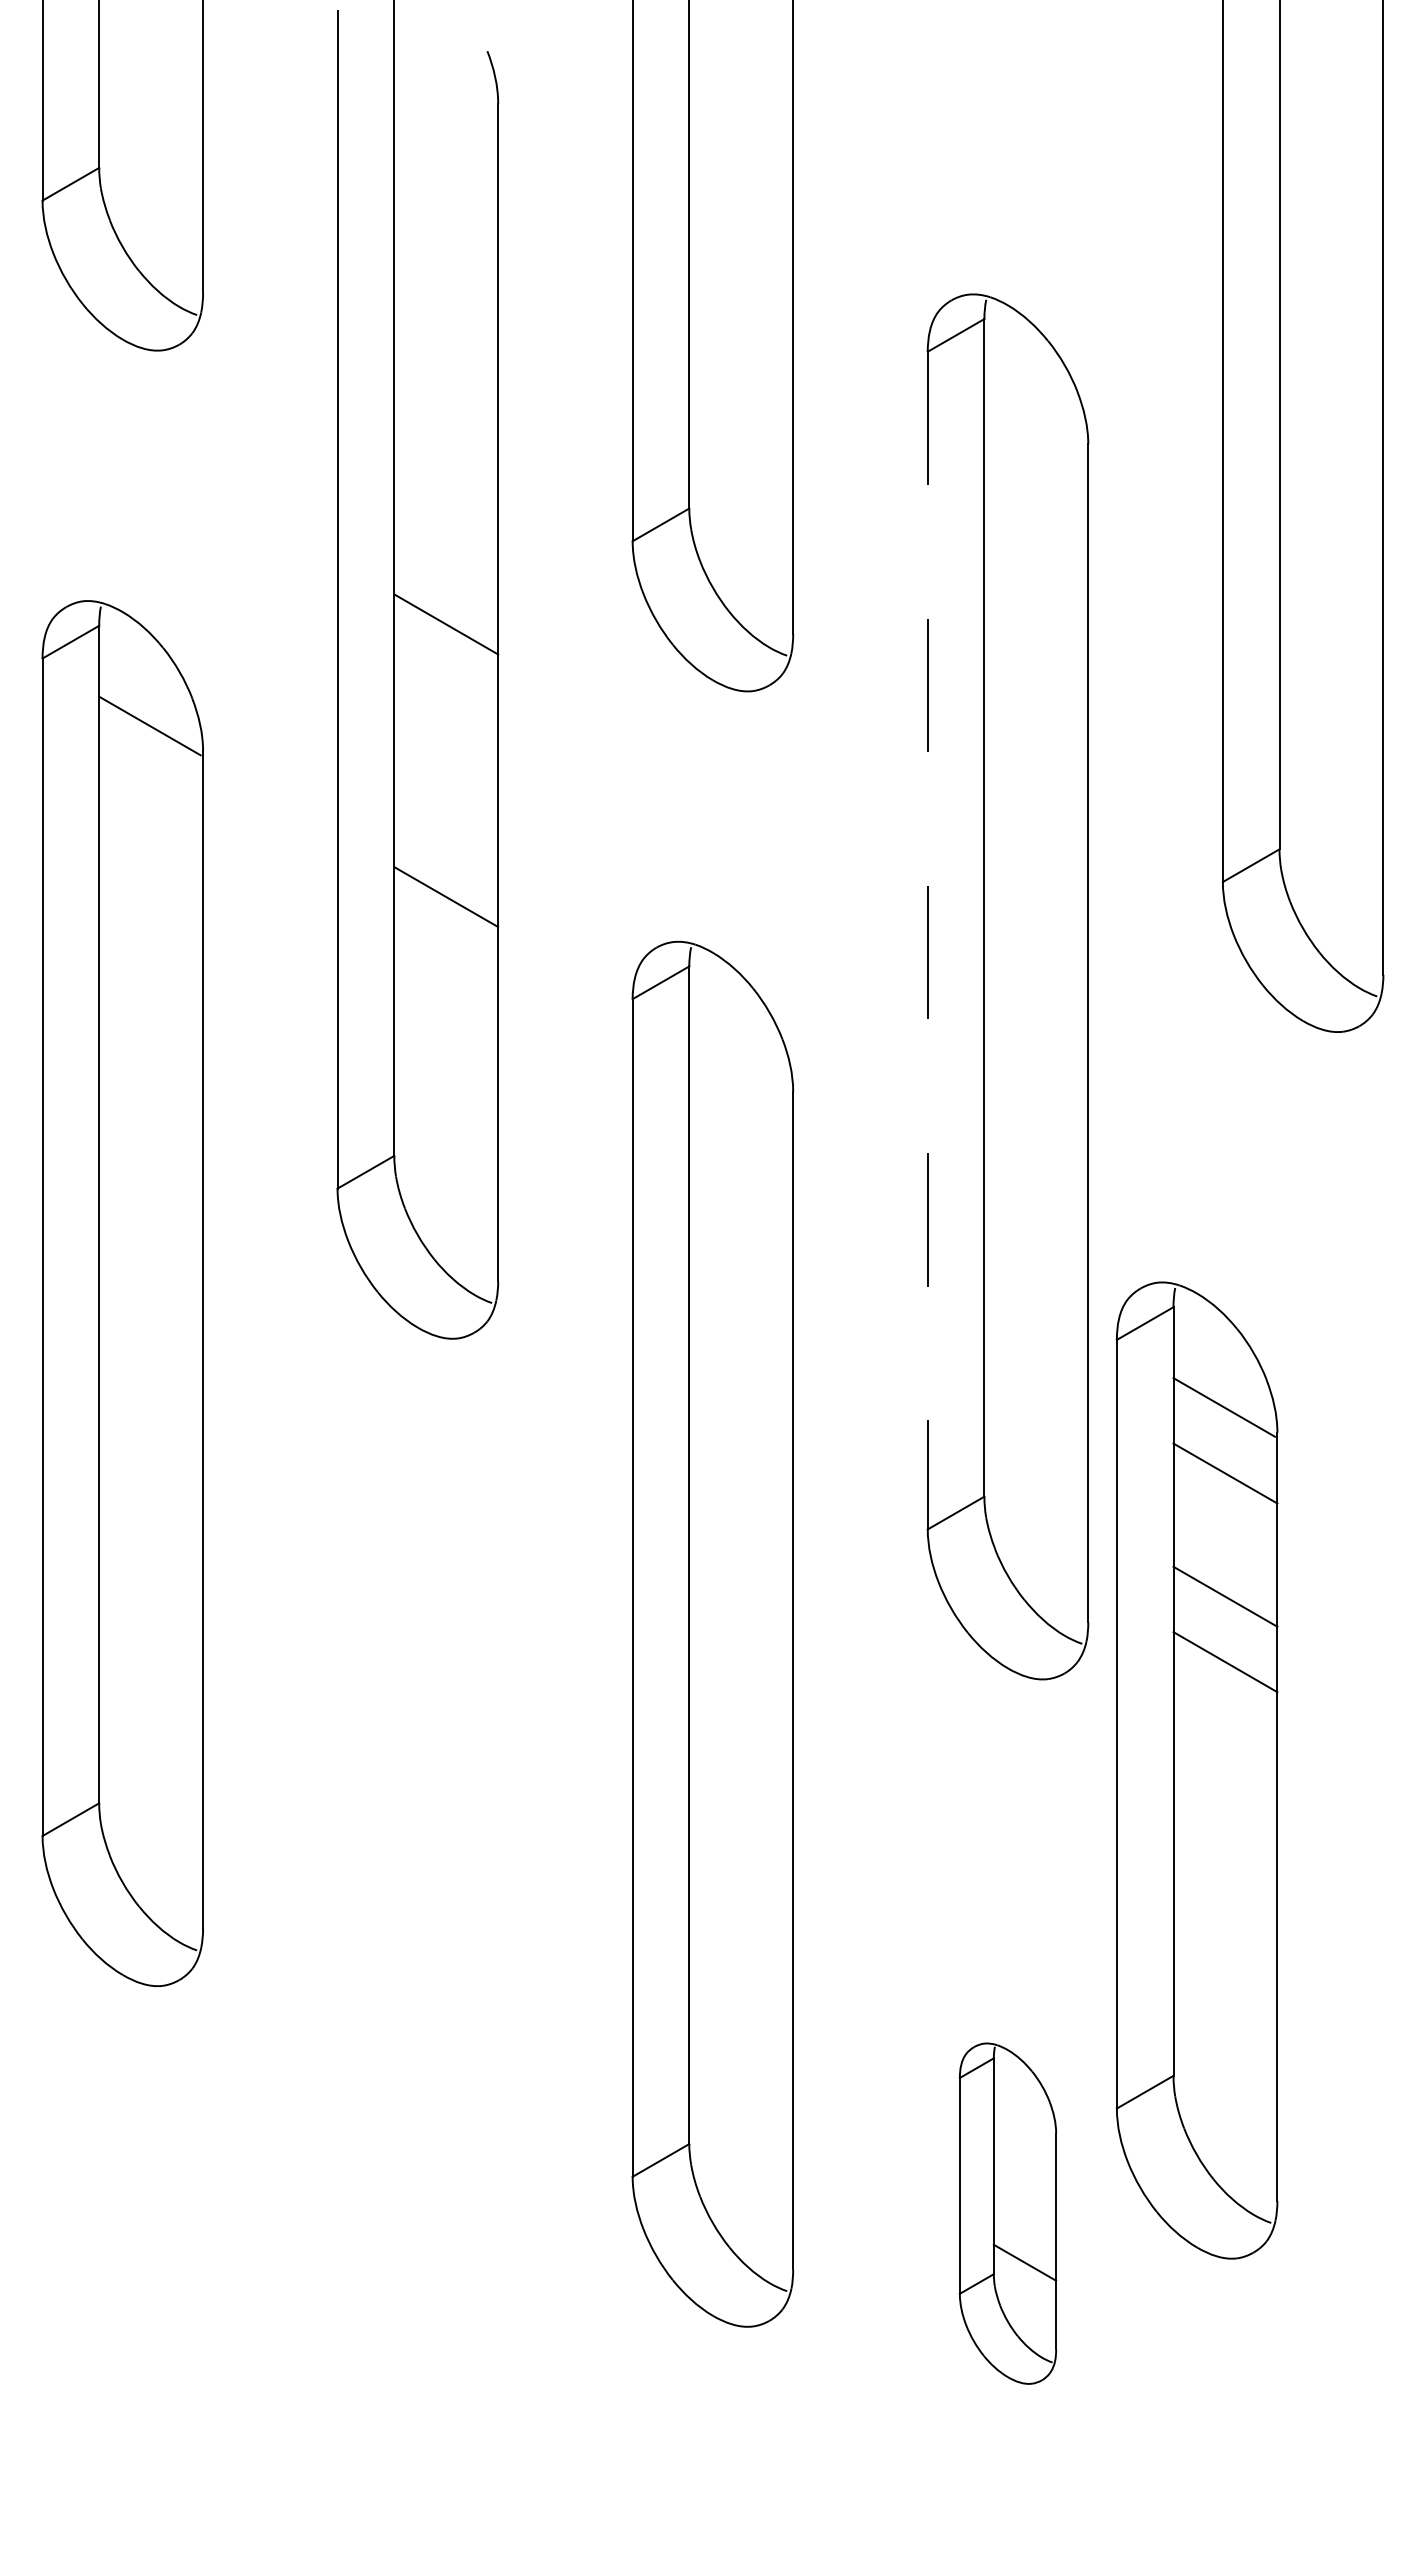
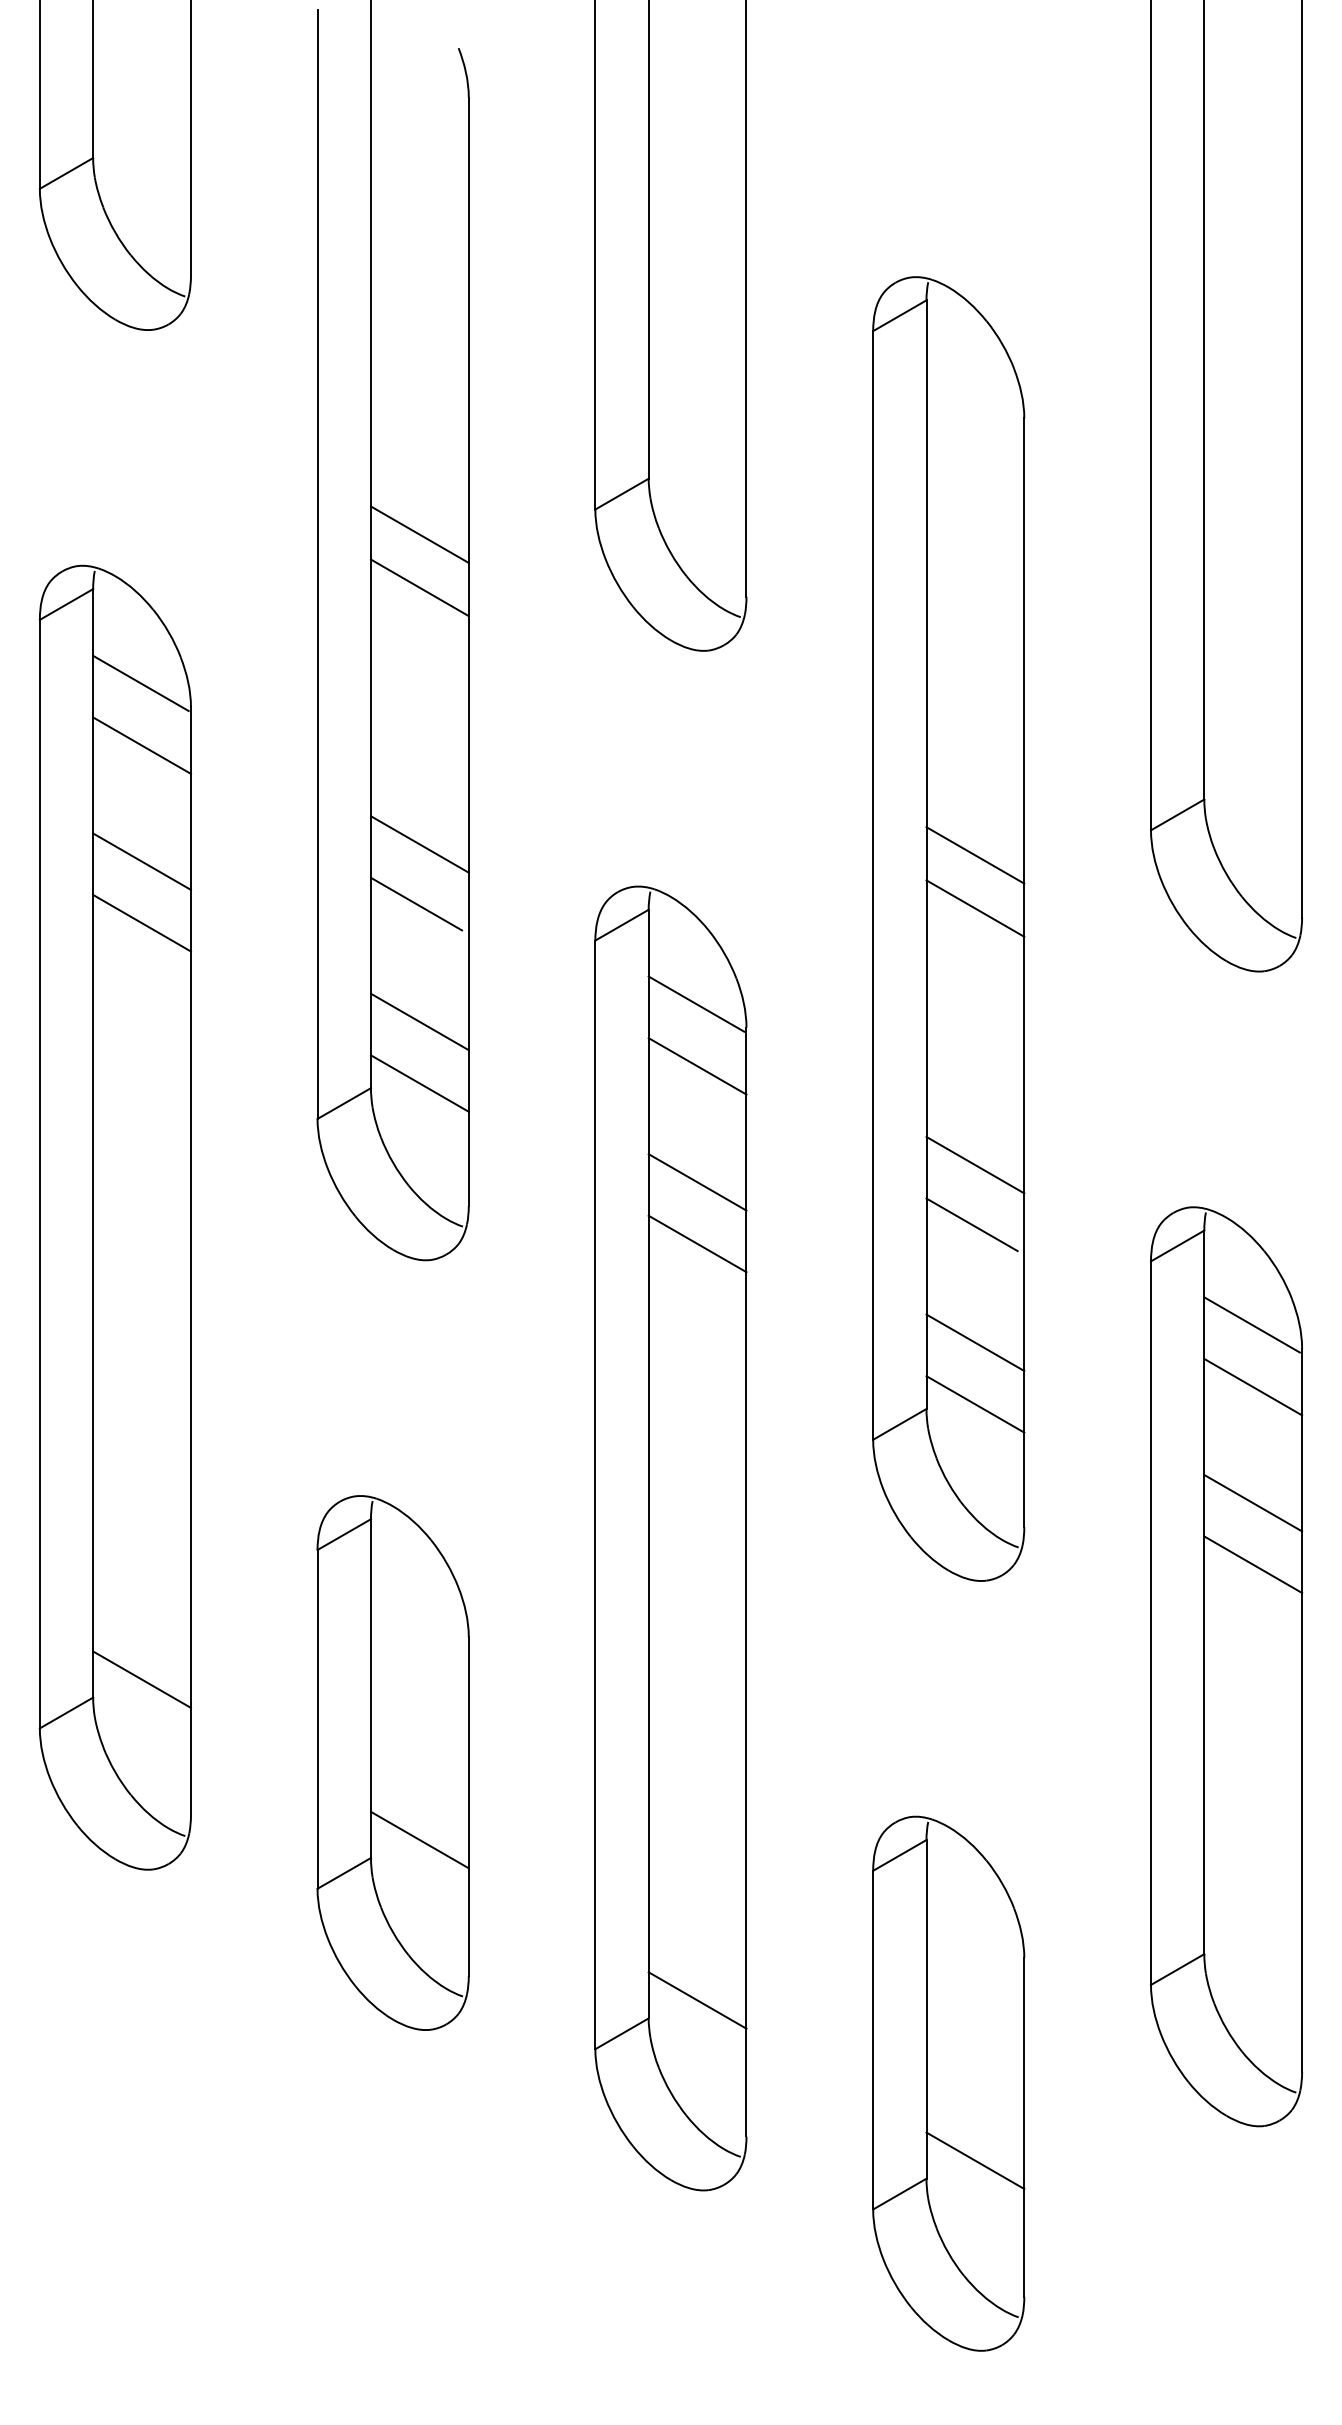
line: (446, 568) -> (420, 535), added
line: (151, 792) -> (142, 746), added
line: (1036, 908) -> (975, 855), added
line: (151, 915) -> (142, 861), added
line: (927, 940) -> (872, 885), dashed -> solid
line: (442, 960) -> (416, 904), added
line: (1036, 965) -> (975, 908), added
line: (151, 980) -> (142, 923), added
line: (739, 1066) -> (695, 1003), added
line: (446, 1085) -> (420, 1021), added
line: (741, 1132) -> (697, 1066), added
line: (446, 1151) -> (420, 1083), added
line: (1036, 1237) -> (975, 1164), added
line: (741, 1255) -> (697, 1181), added
line: (1032, 1300) -> (971, 1224), added
line: (741, 1321) -> (697, 1244), added
line: (1036, 1426) -> (975, 1342), added
line: (1036, 1491) -> (975, 1404), added
part: (1196, 1770) -> (1225, 1666), moved
line: (151, 1784) -> (142, 1679), added
part: (417, 1872) -> (392, 1762), added
line: (741, 2125) -> (697, 2000), added
part: (1007, 2213) -> (948, 2083), size x1.67

